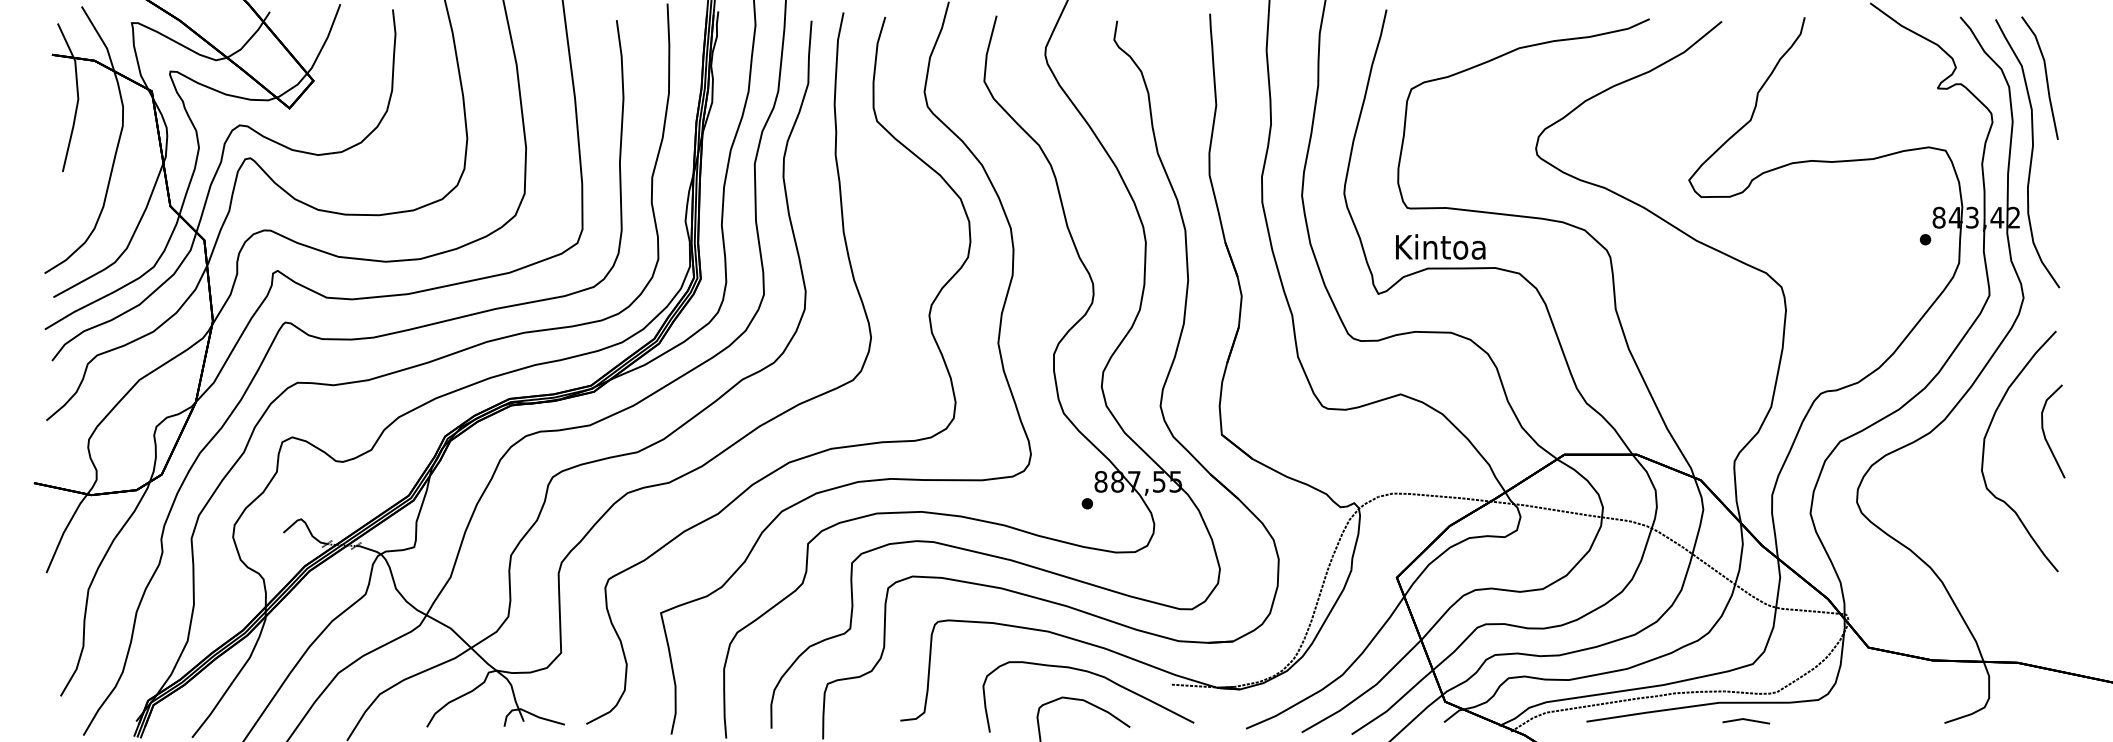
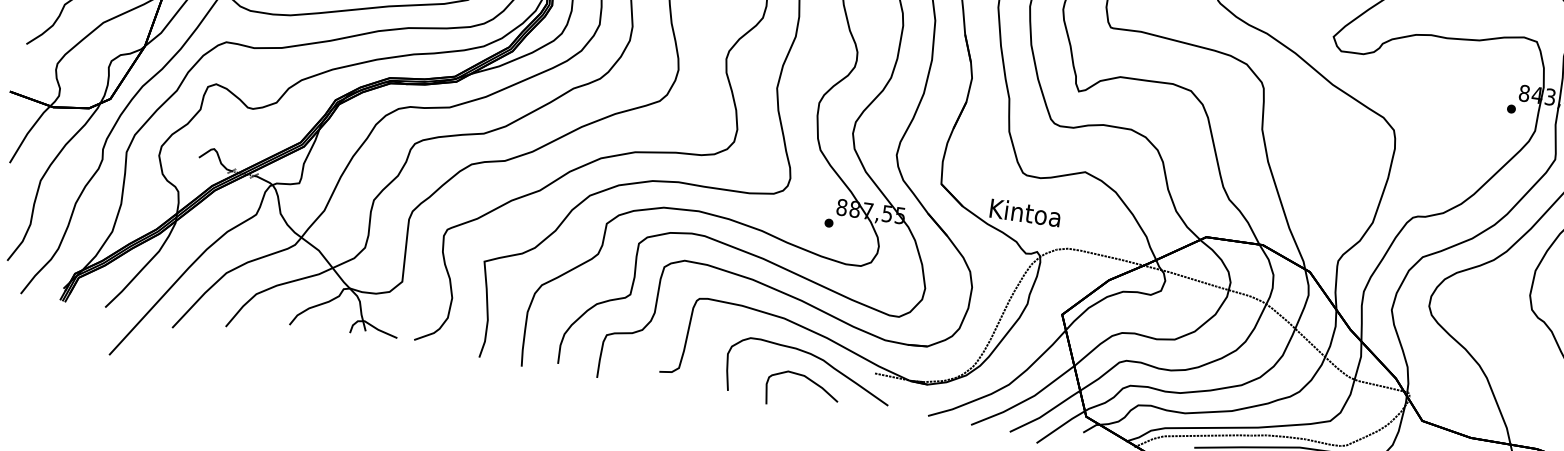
text: (1440, 246) -> (1025, 212), moved

